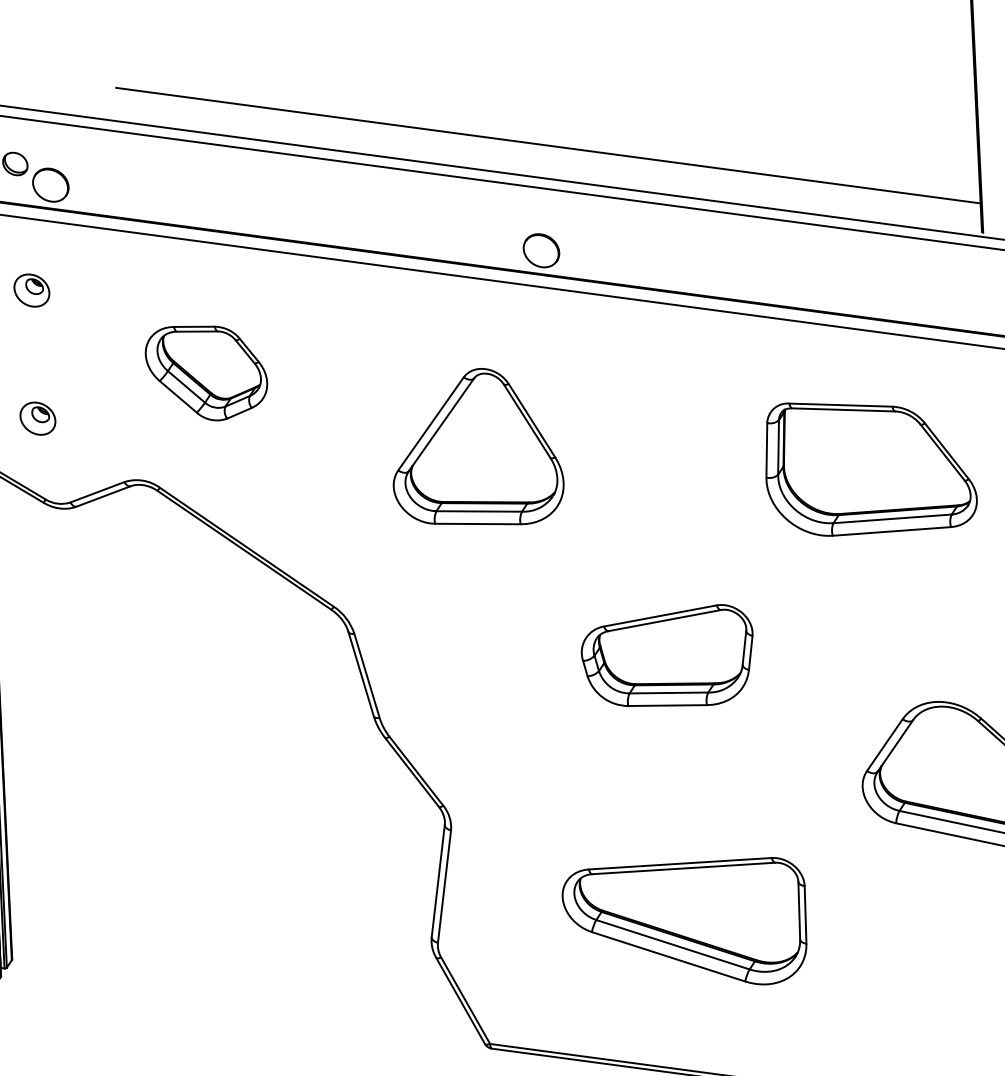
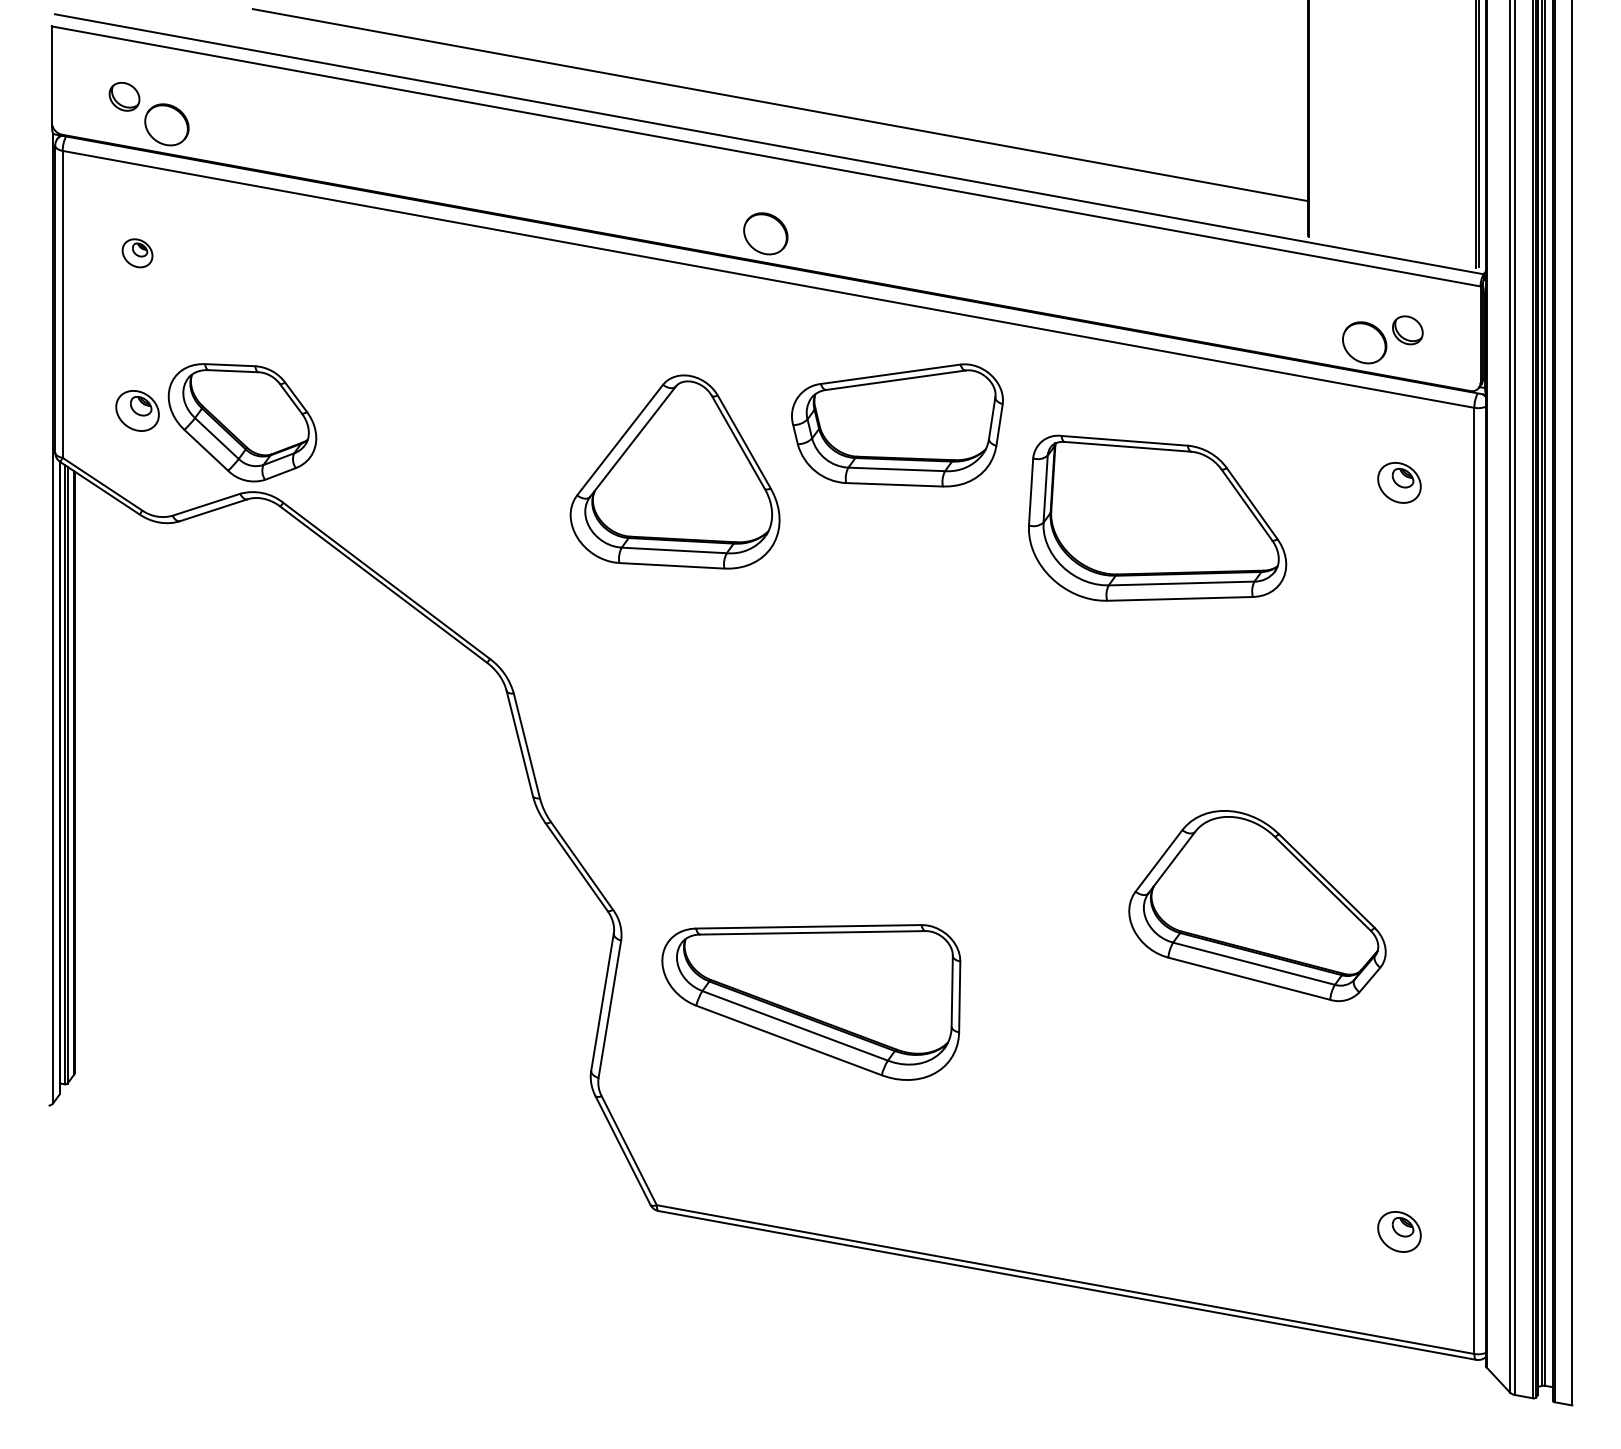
part: (31, 290) -> (137, 253), size x0.7
part: (206, 372) -> (242, 422), moved
part: (667, 657) -> (897, 425), moved
part: (685, 925) -> (811, 1002), moved

